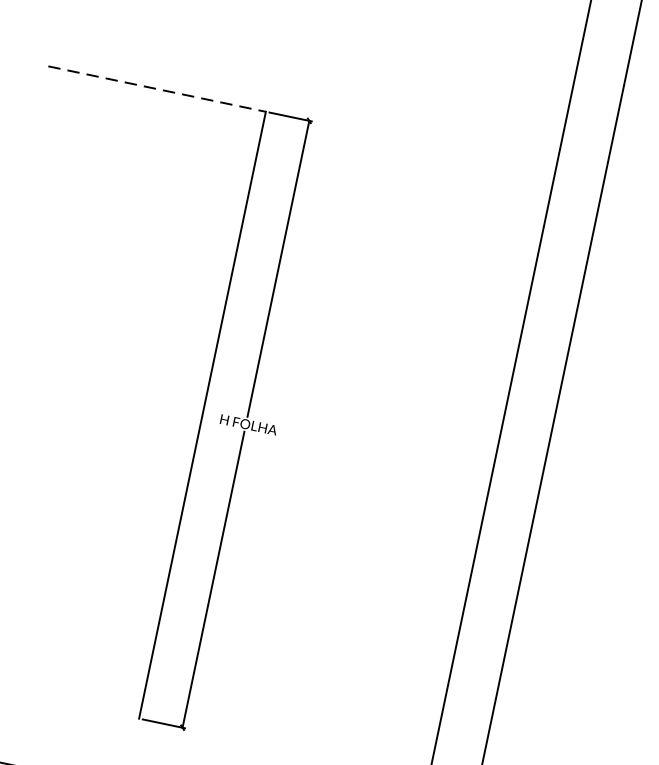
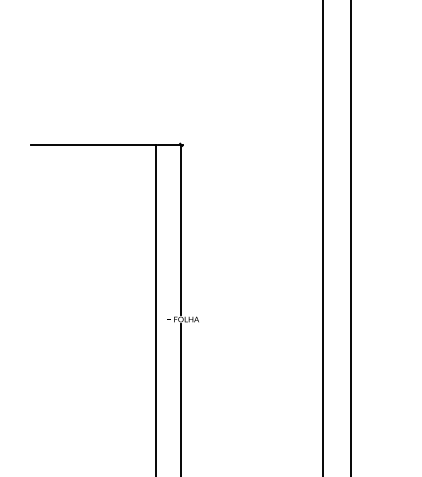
line: (156, 88) -> (93, 144), dashed -> solid

